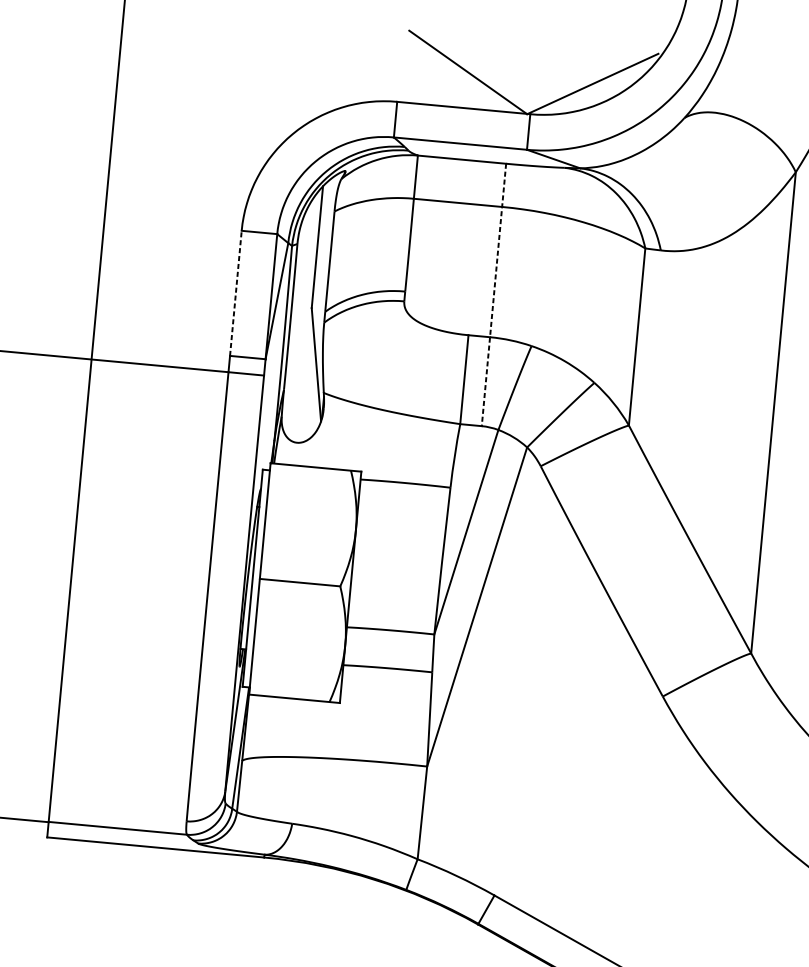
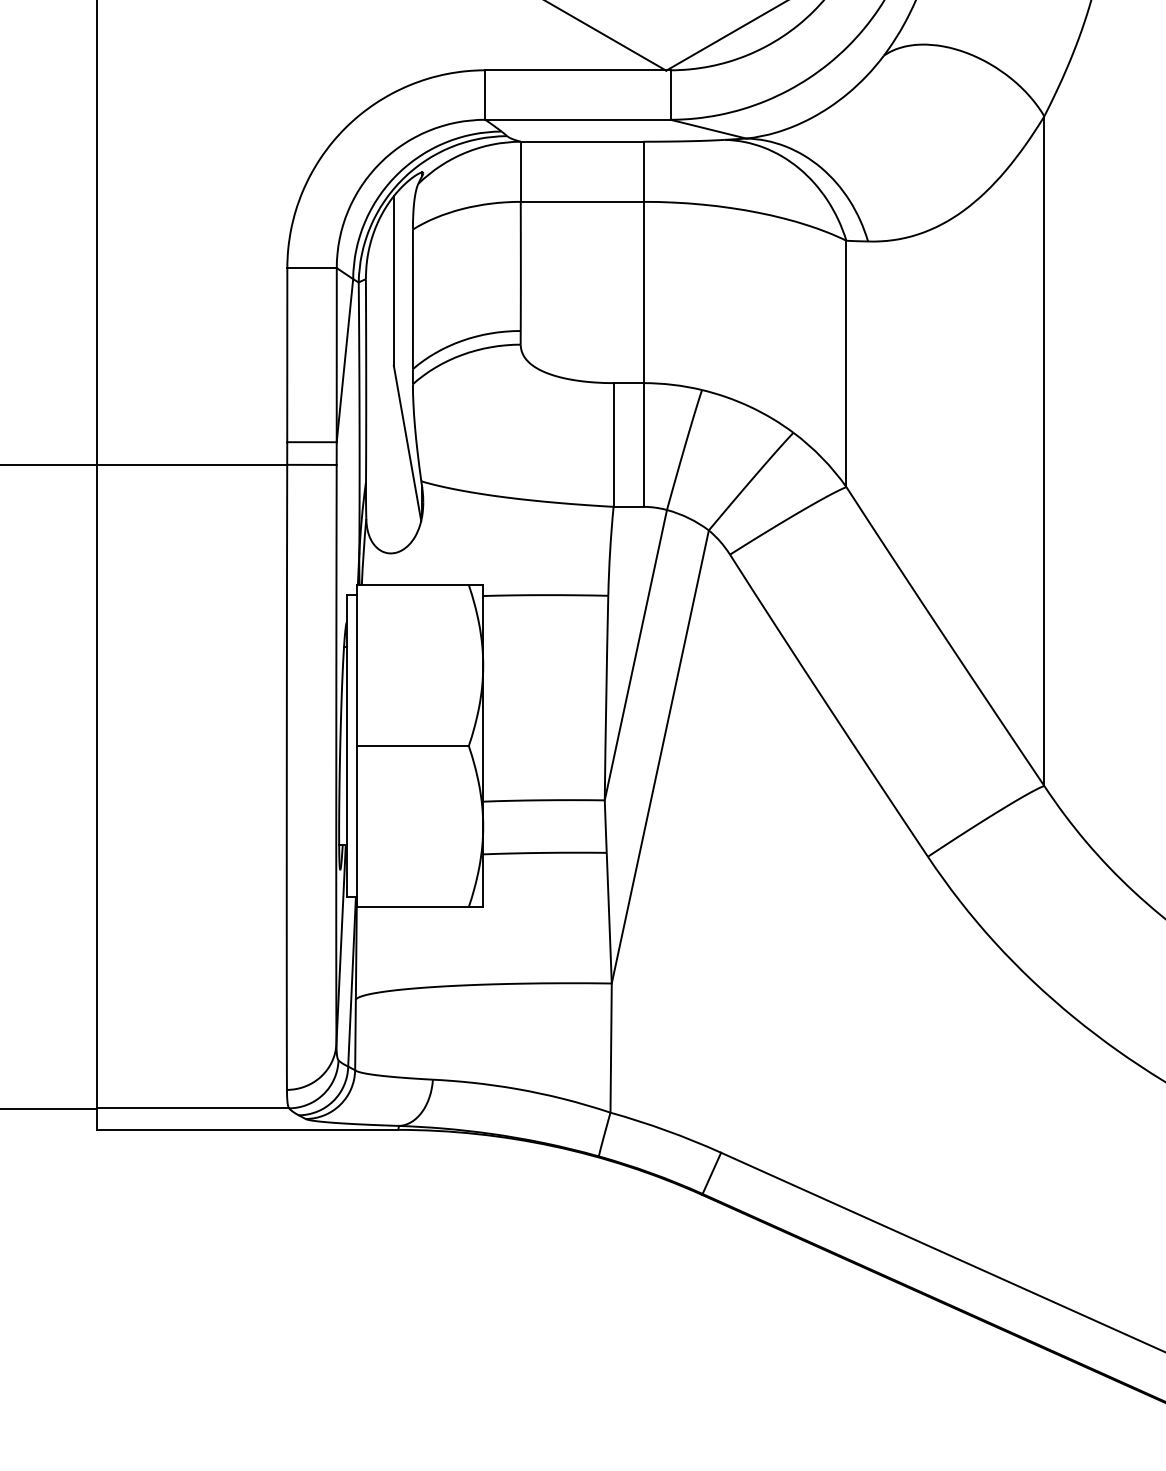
line: (236, 292) -> (287, 354), dashed -> solid
line: (493, 295) -> (643, 324), dashed -> solid

